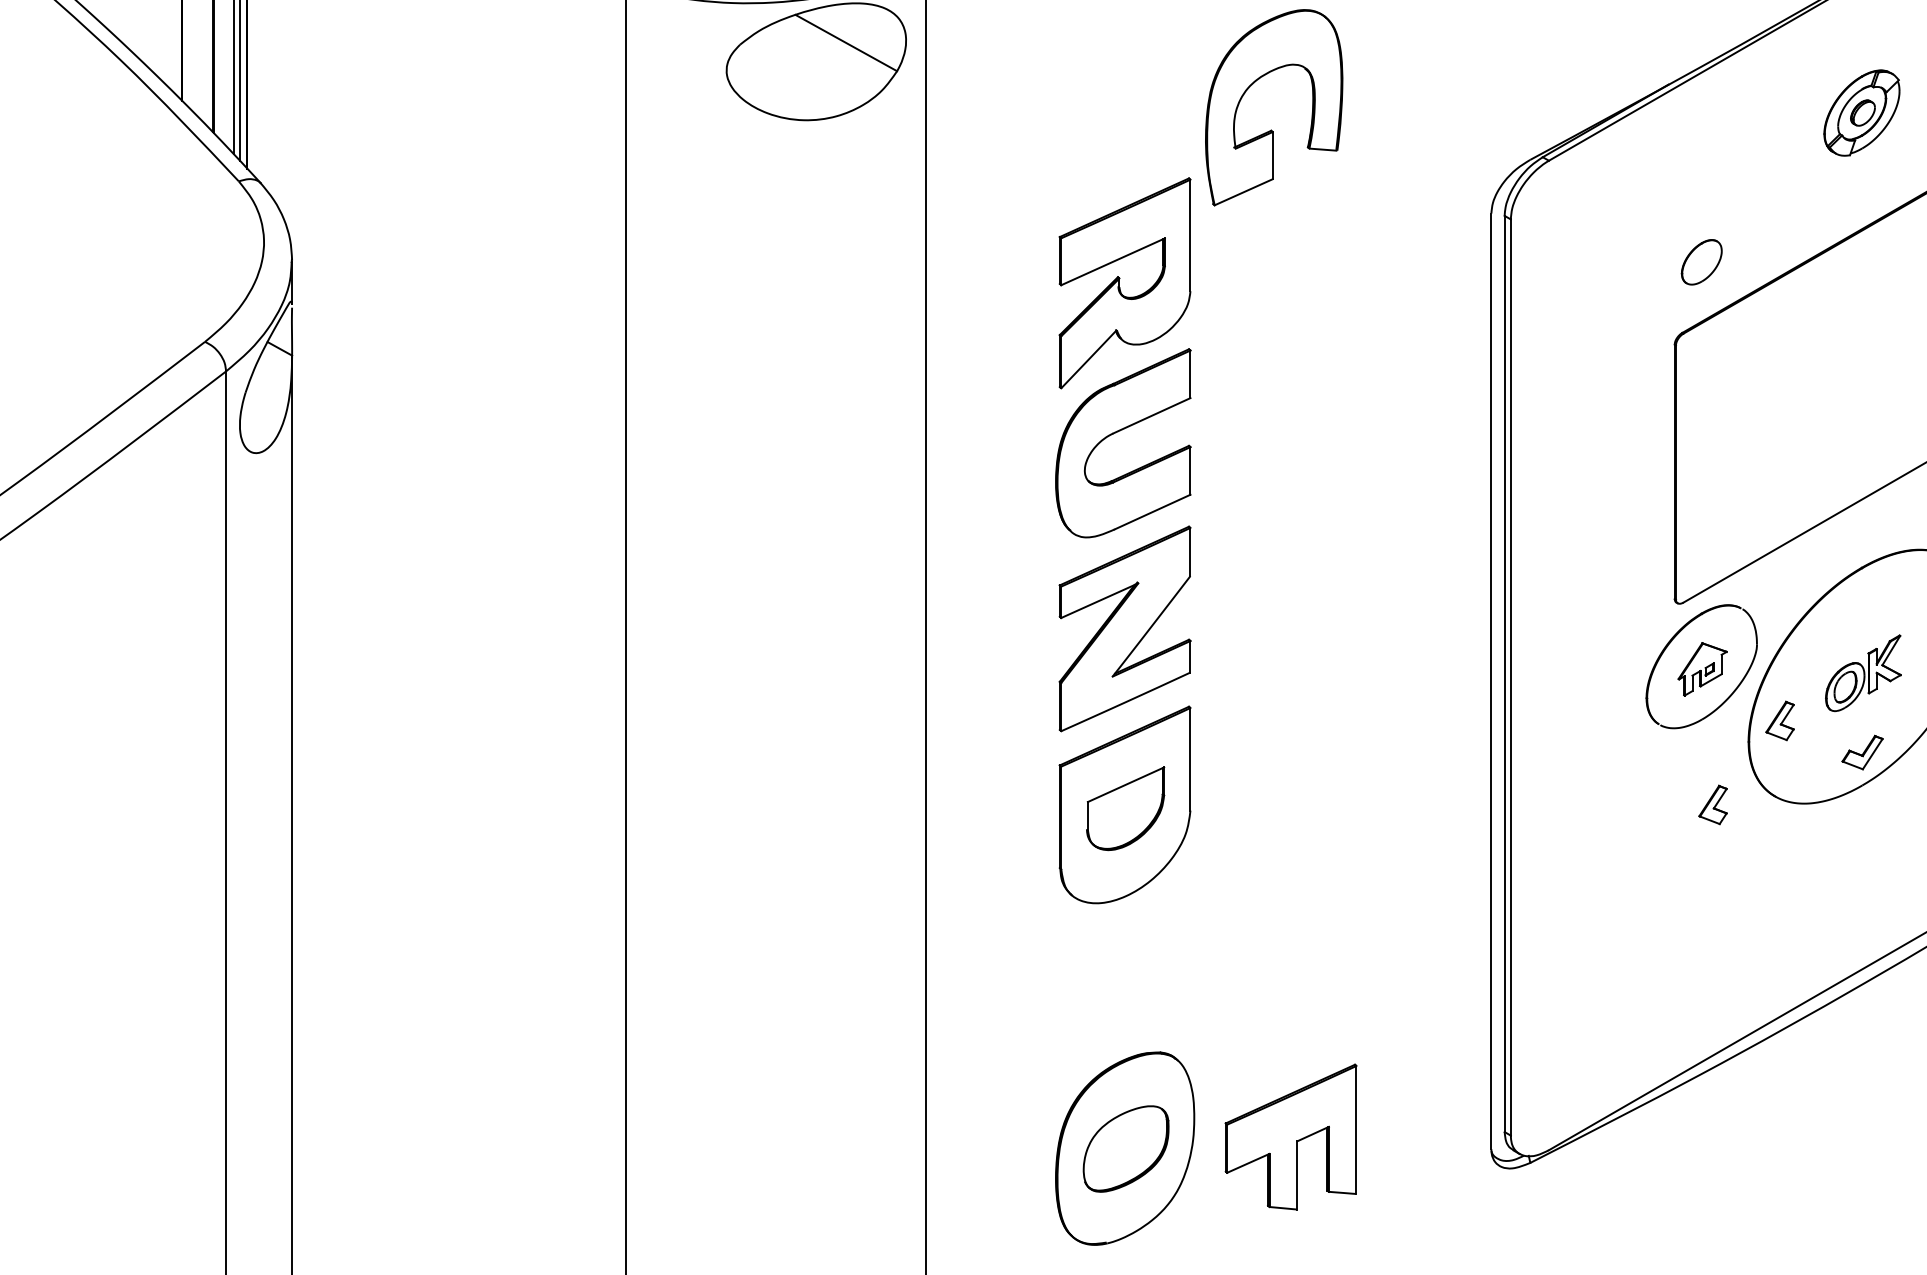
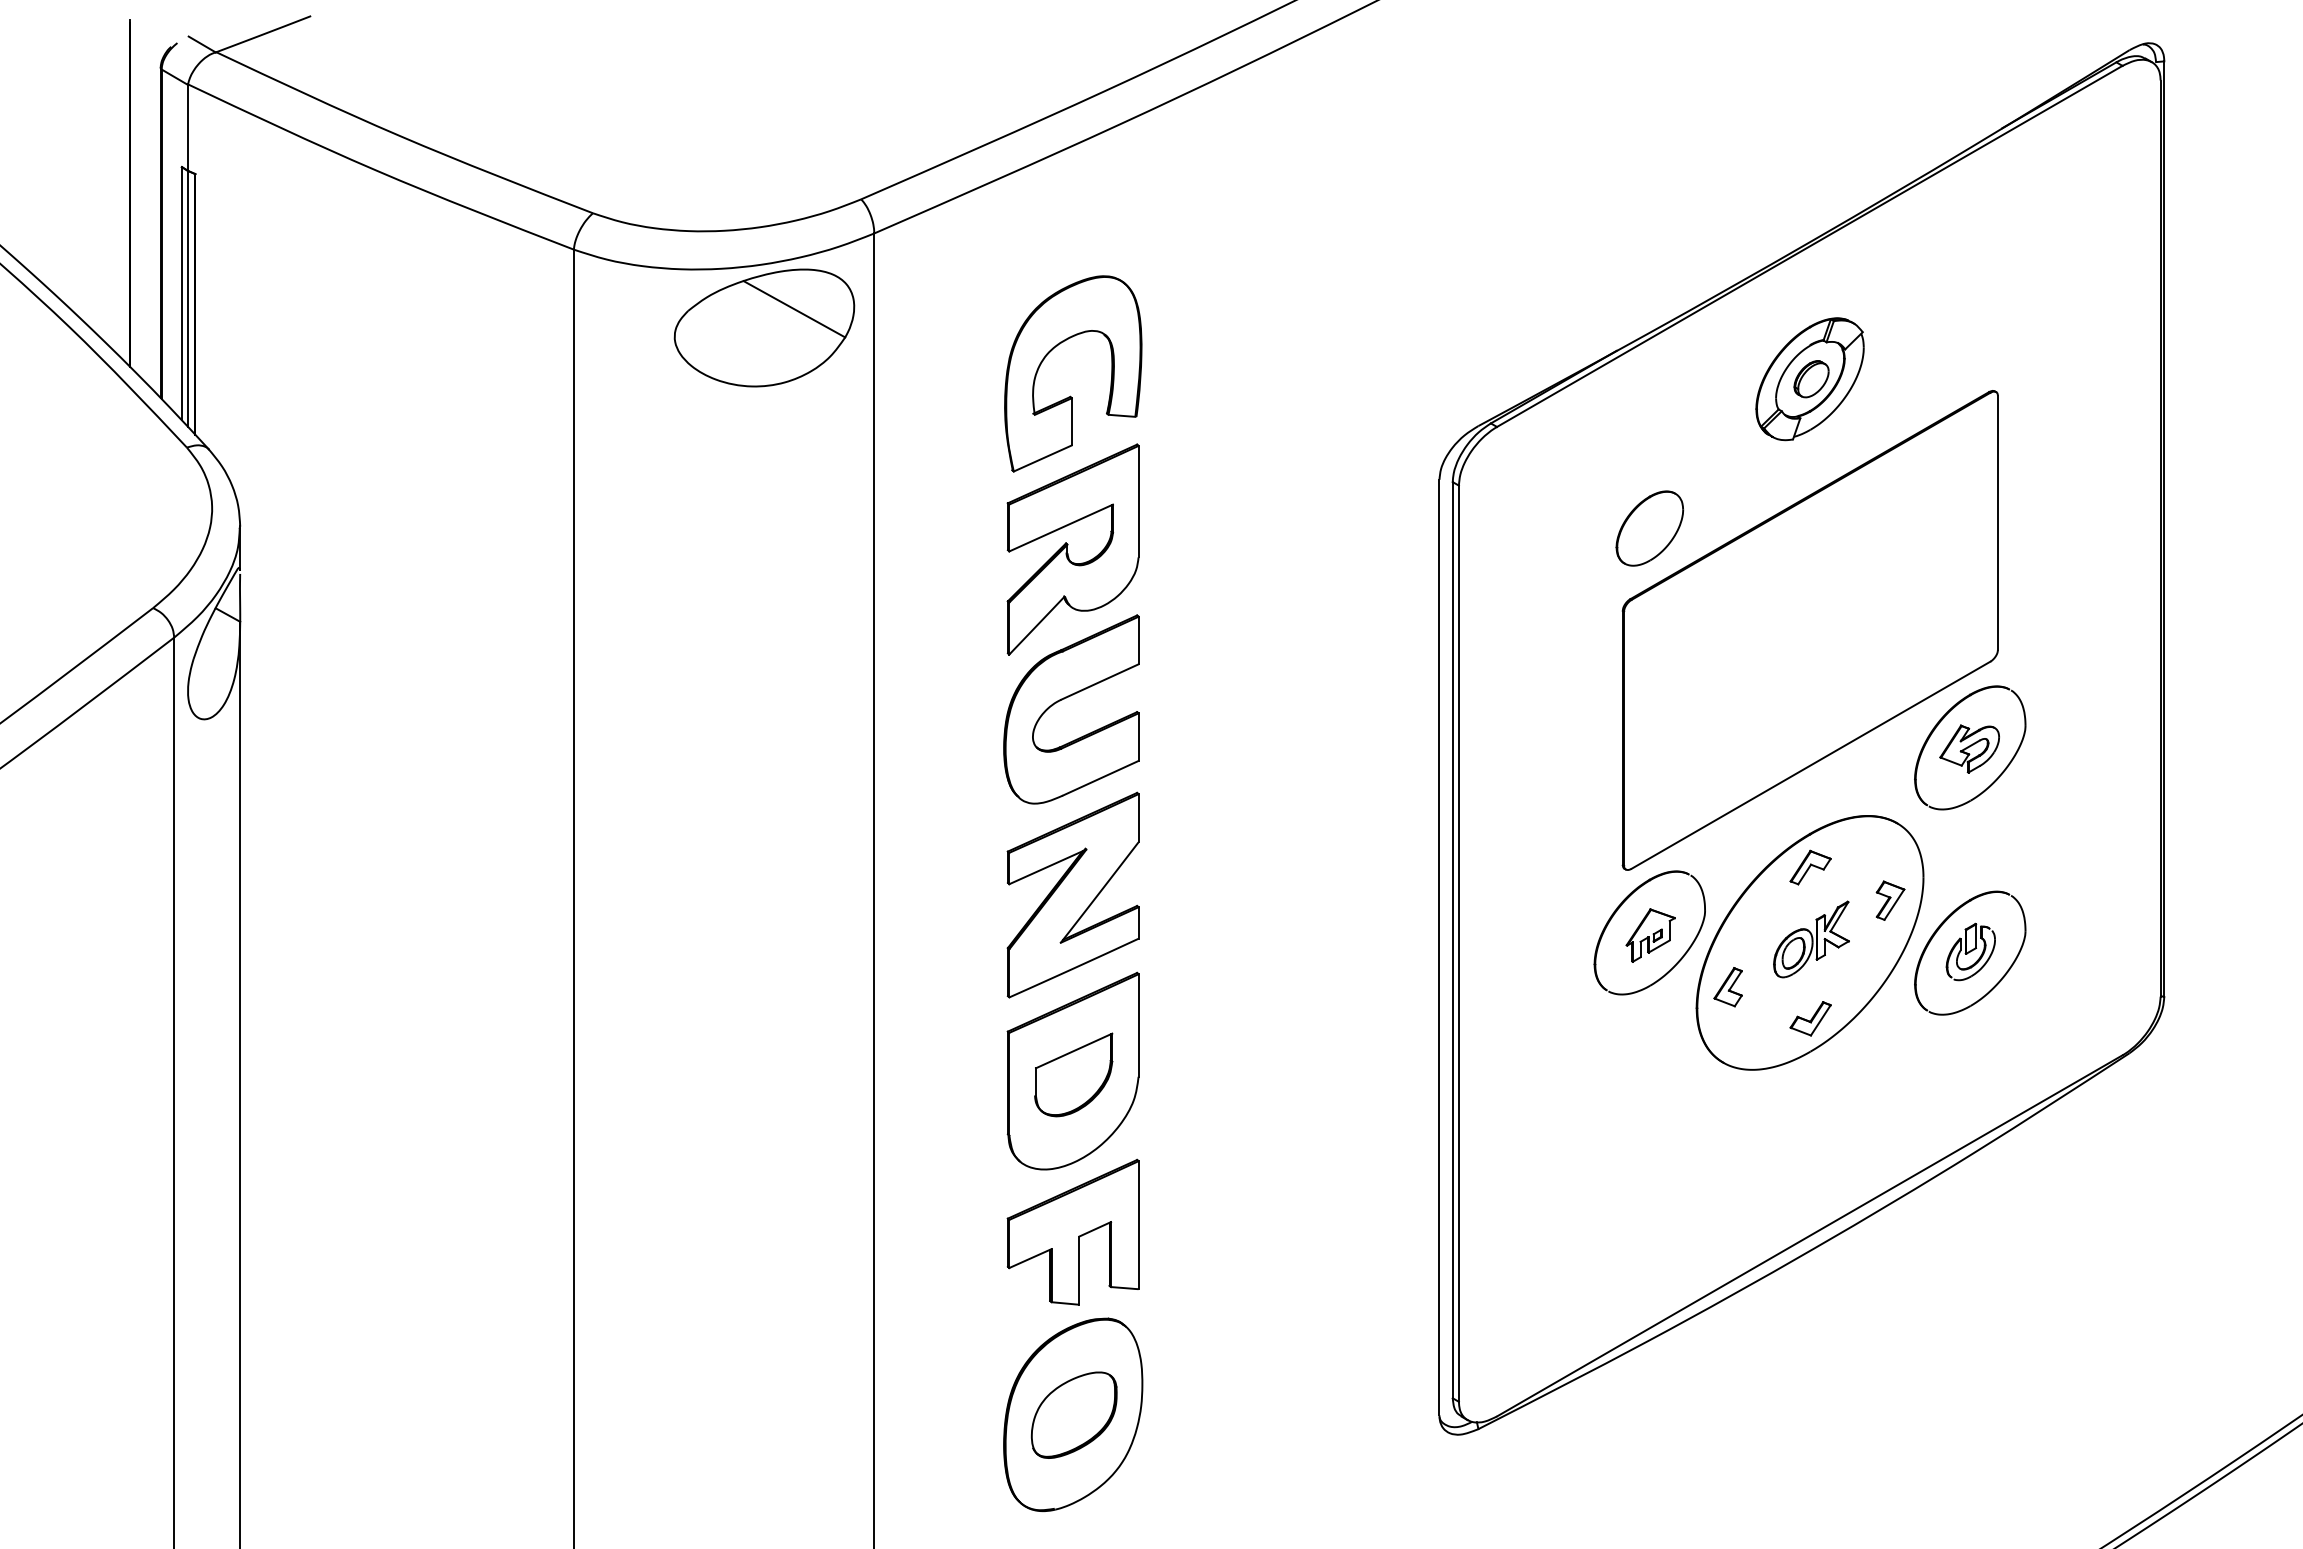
part: (1861, 113) -> (1809, 379), size x1.43
part: (1271, 129) -> (1070, 395), moved
part: (1701, 262) -> (1649, 528), size x1.67
part: (1862, 601) -> (1810, 867), added
part: (1712, 805) -> (1660, 1071), removed
part: (1290, 1136) -> (1072, 1231), moved

